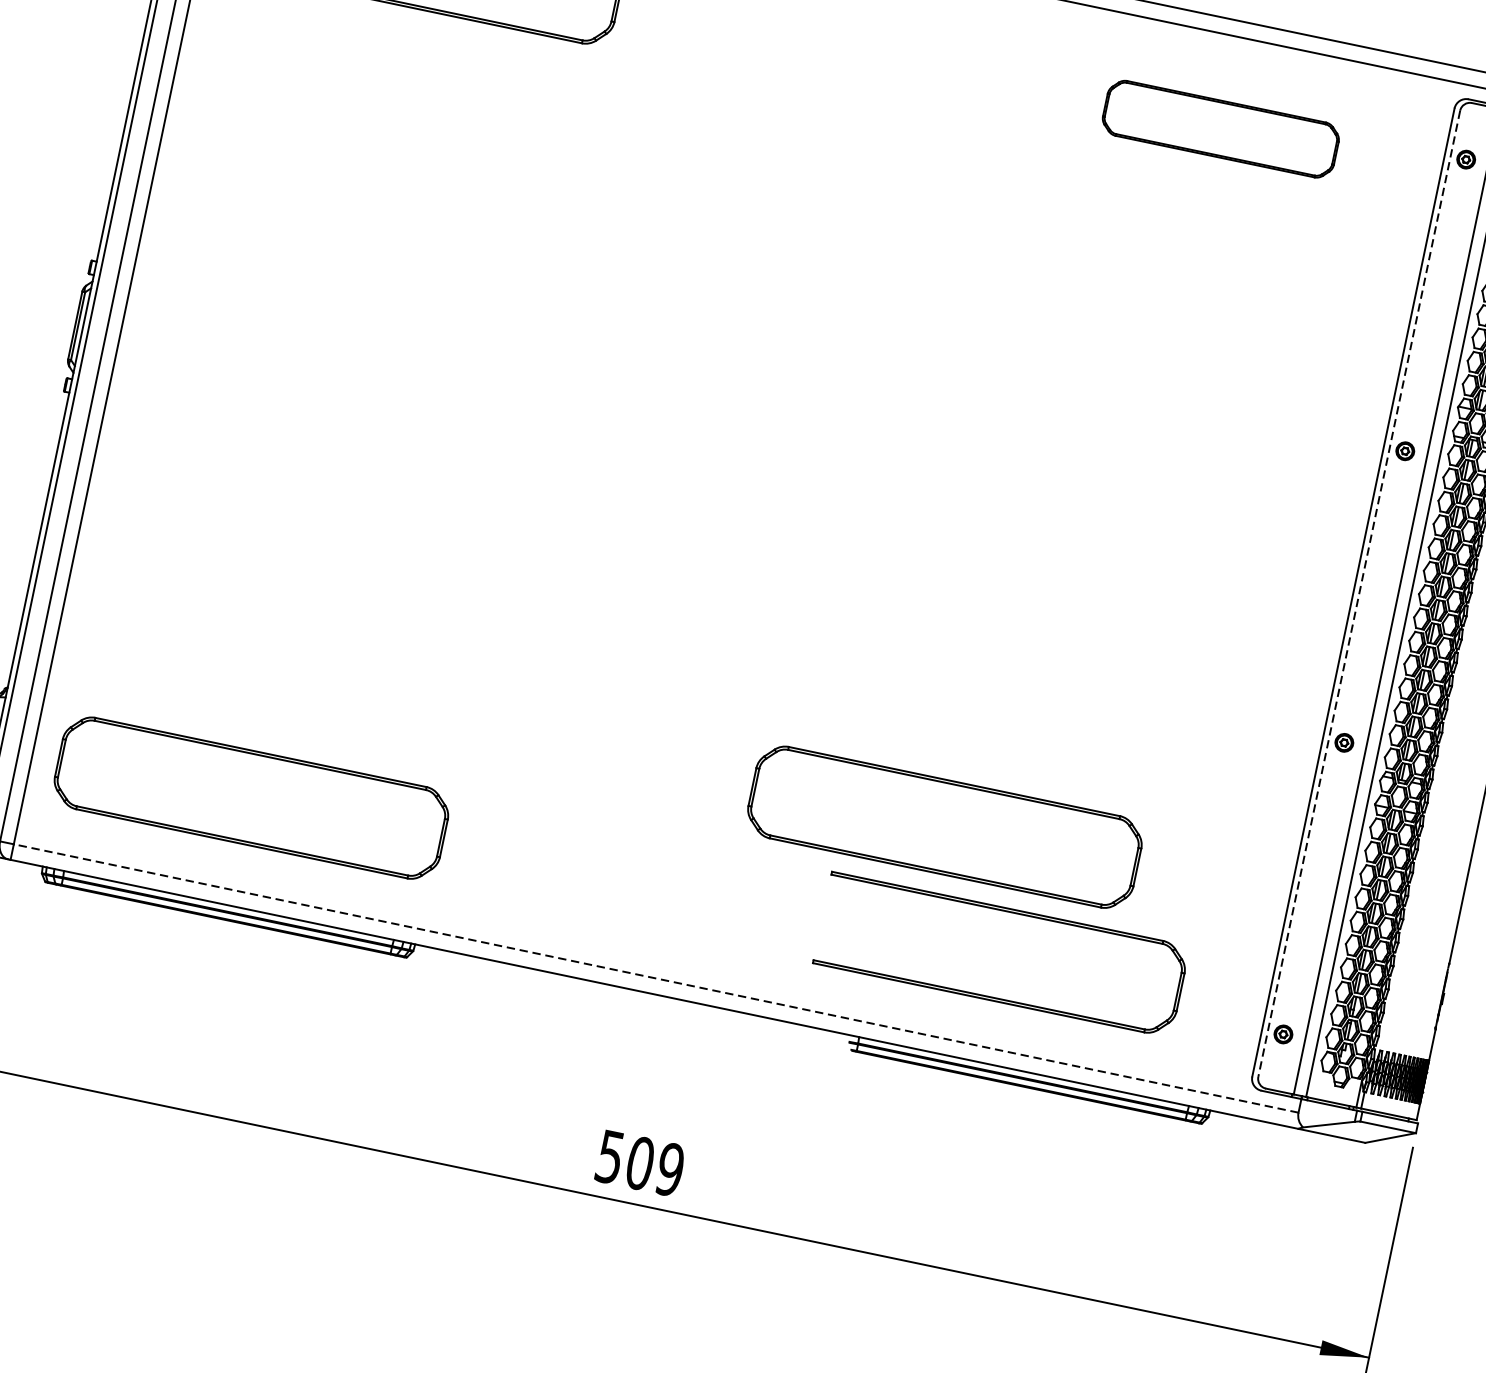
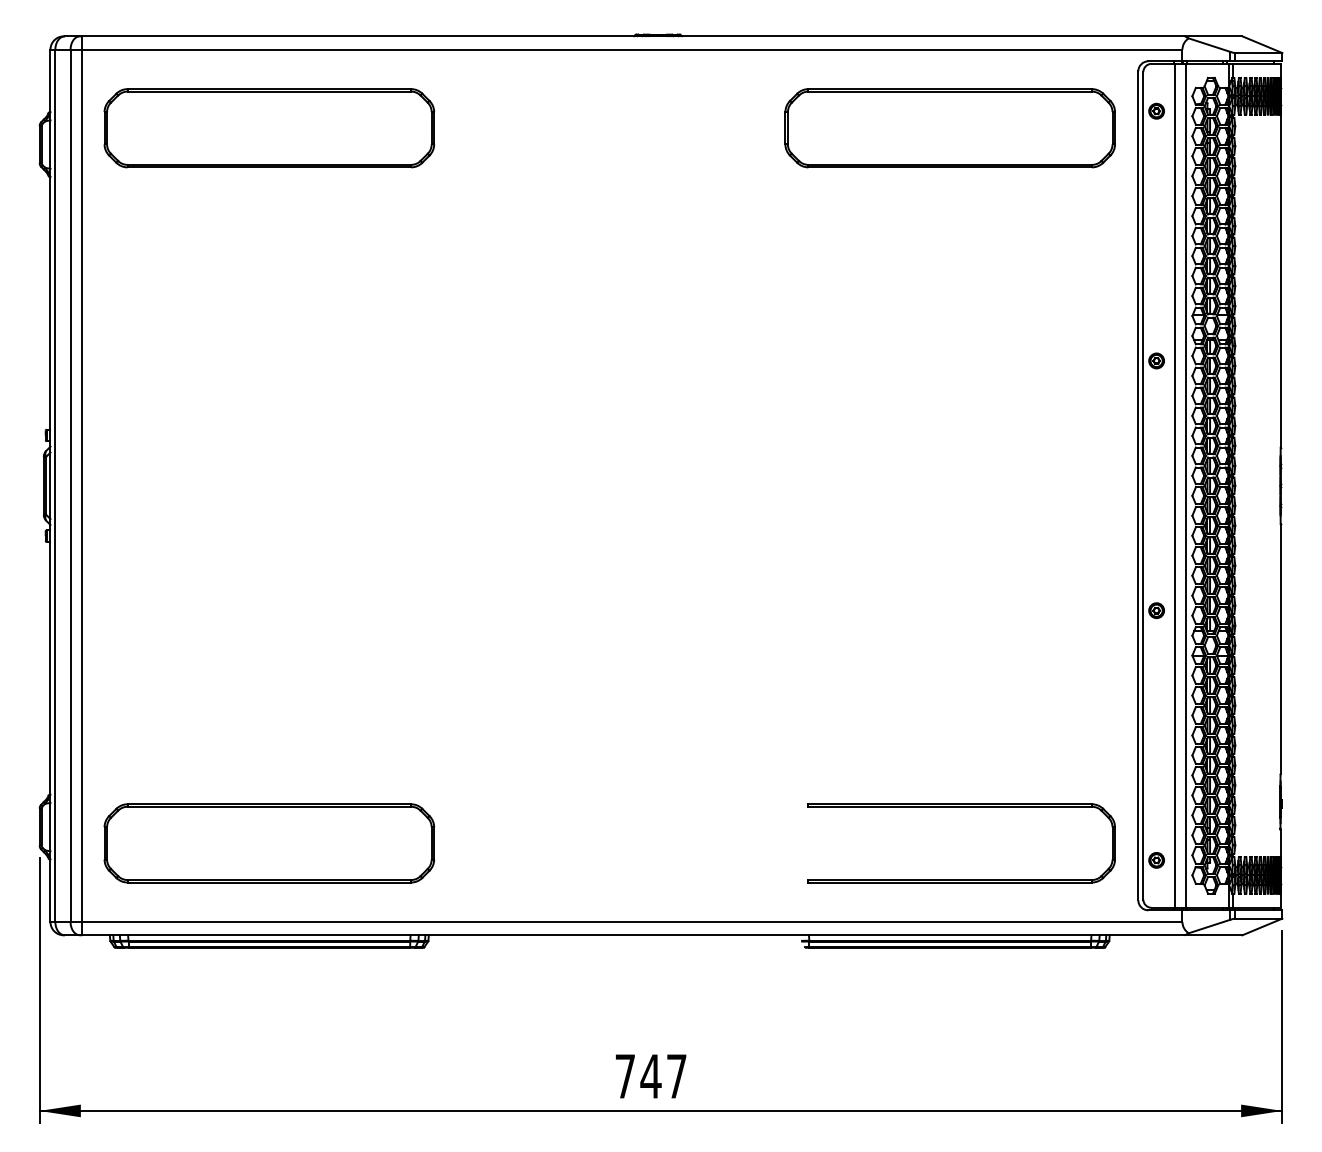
part: (1220, 129) -> (949, 128), size x1.67
line: (1359, 593) -> (1143, 485), dashed -> solid
part: (945, 827) -> (843, 748), removed
part: (1010, 912) -> (961, 807), moved
line: (655, 977) -> (631, 921), dashed -> solid
text: (639, 1163) -> (650, 1076), 509 -> 747

